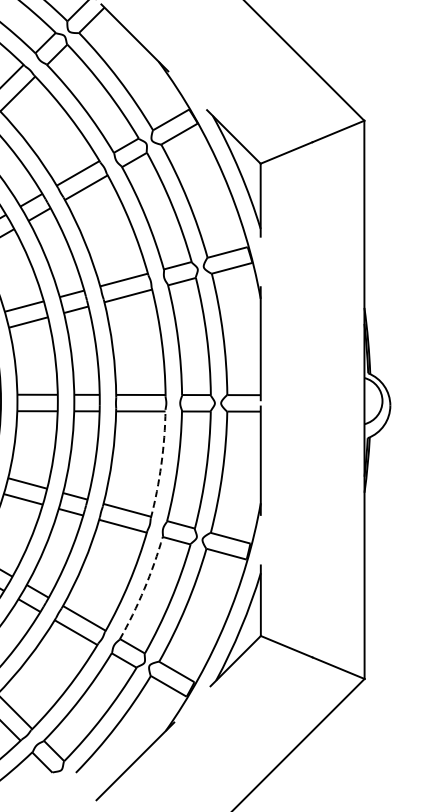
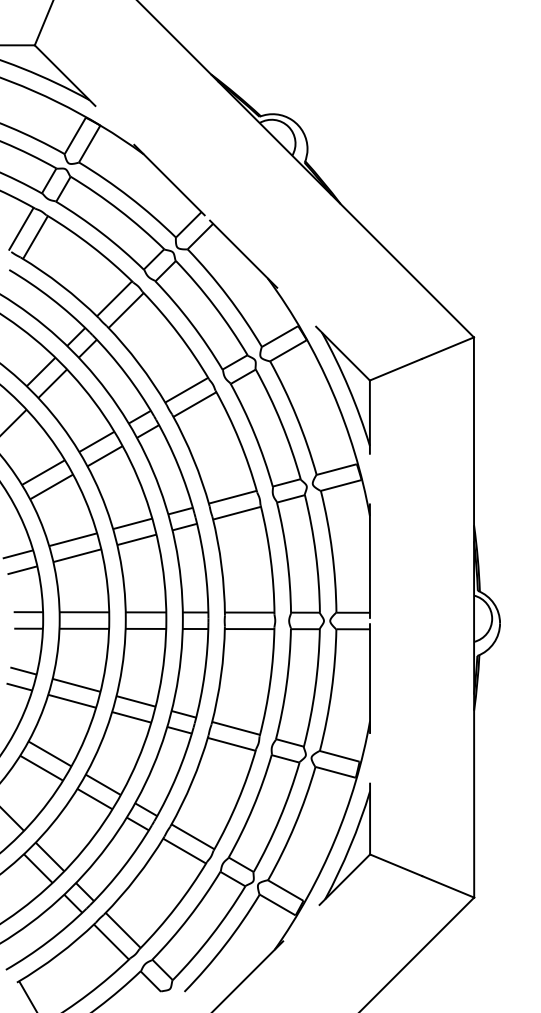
arc: (161, 464) -> (270, 682), dashed -> solid
arc: (144, 589) -> (253, 807), dashed -> solid

